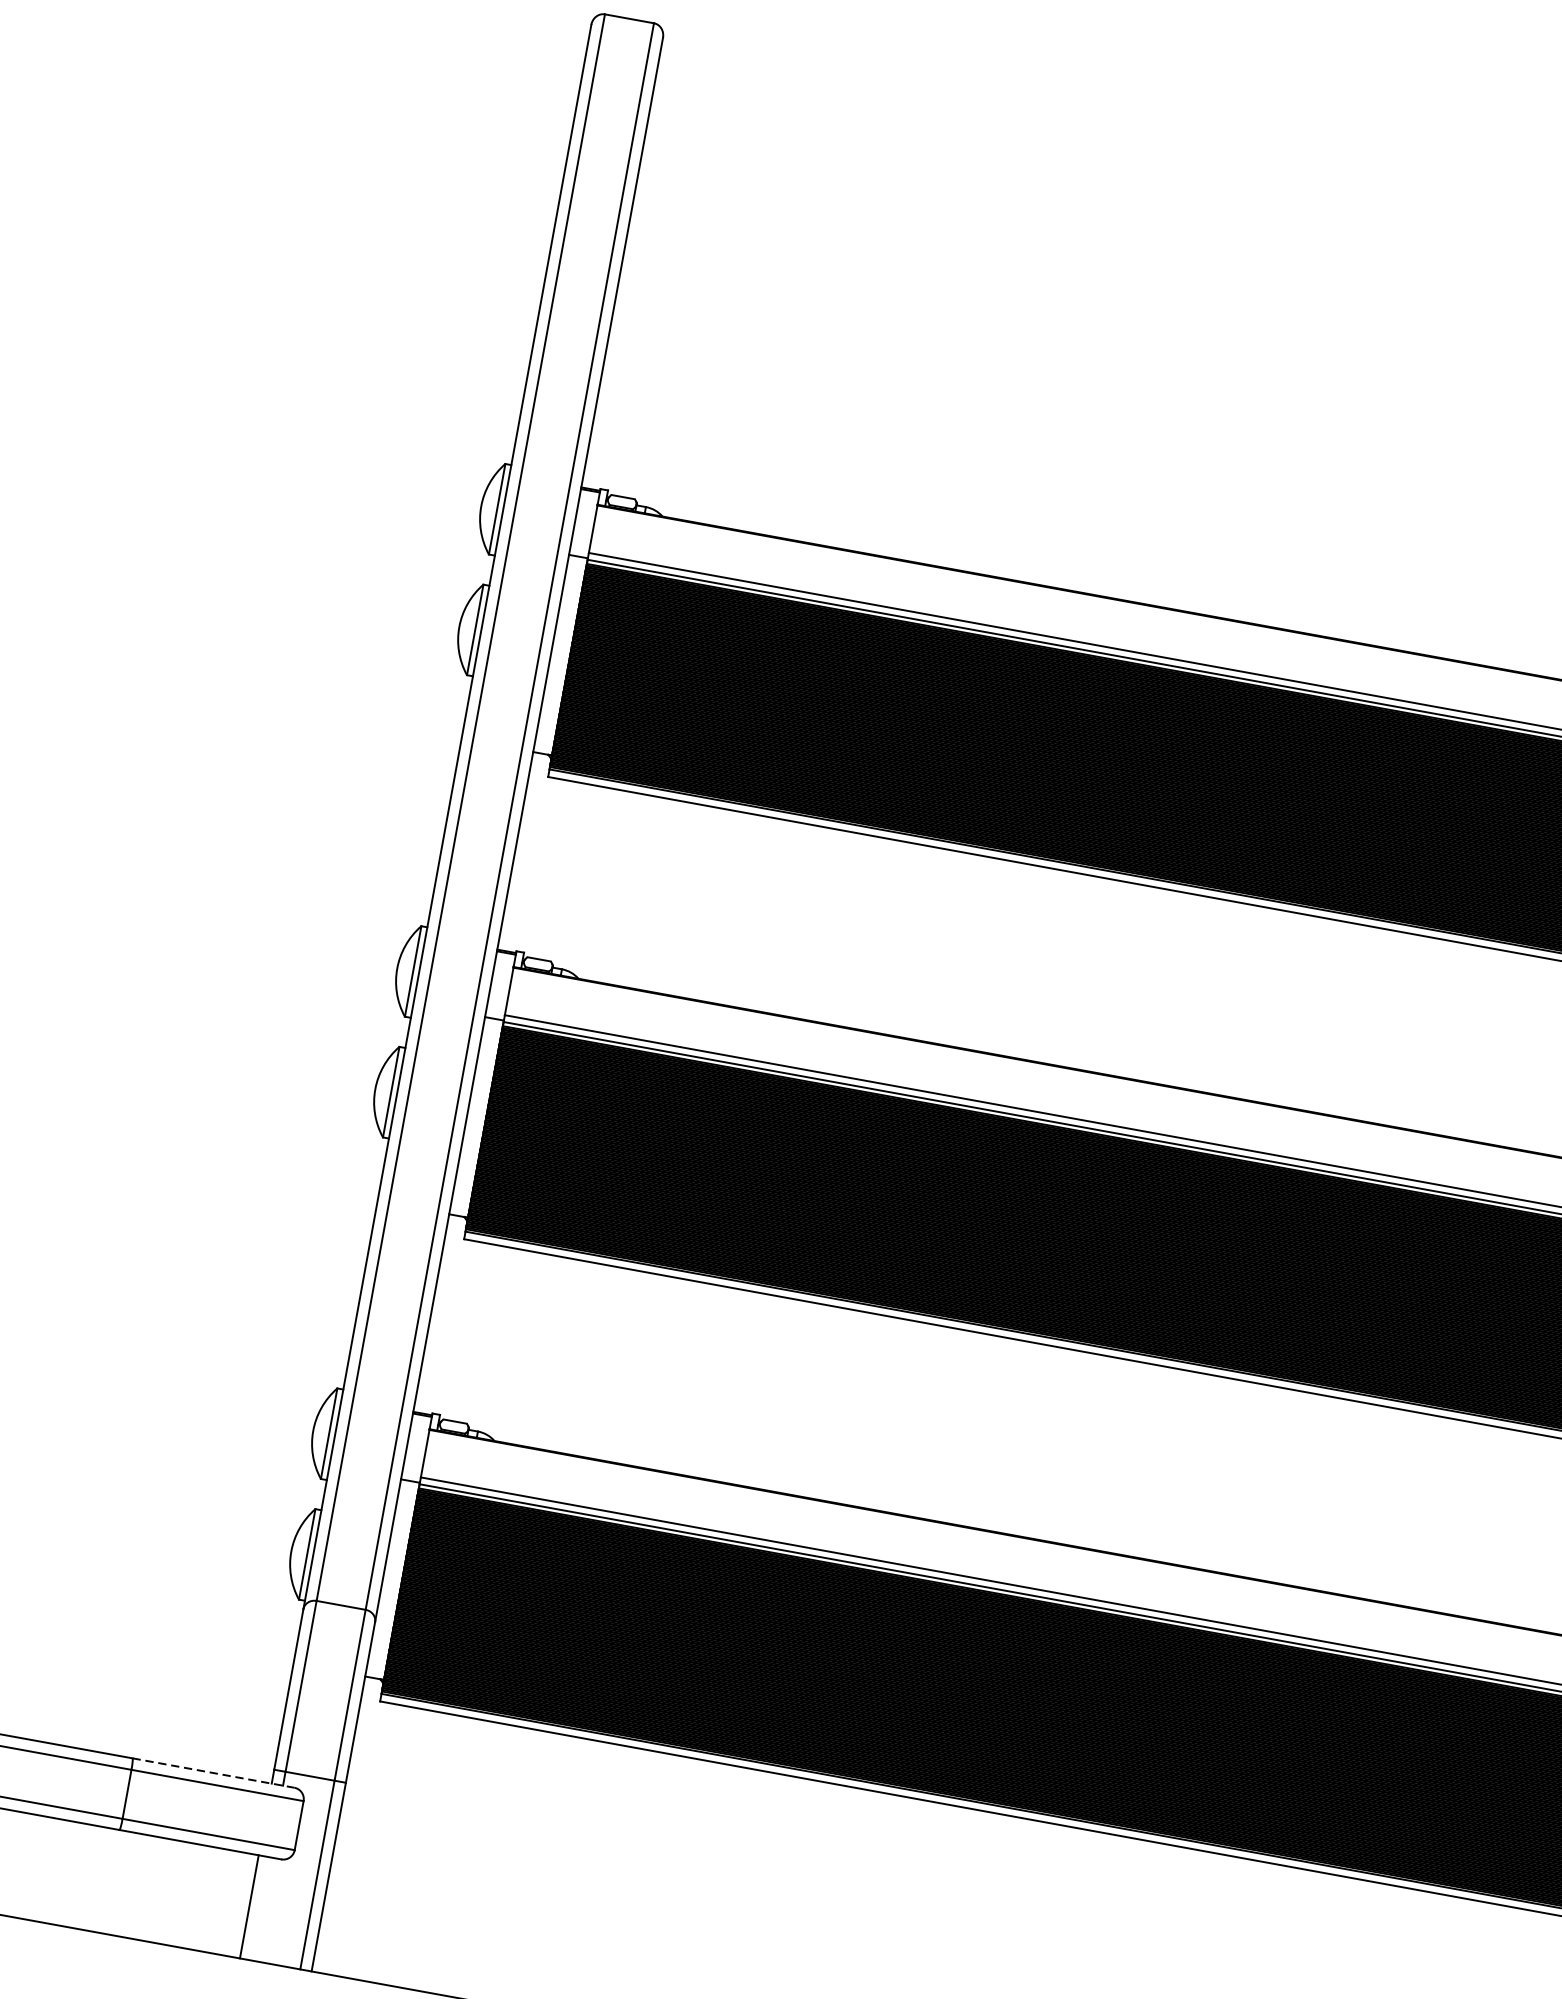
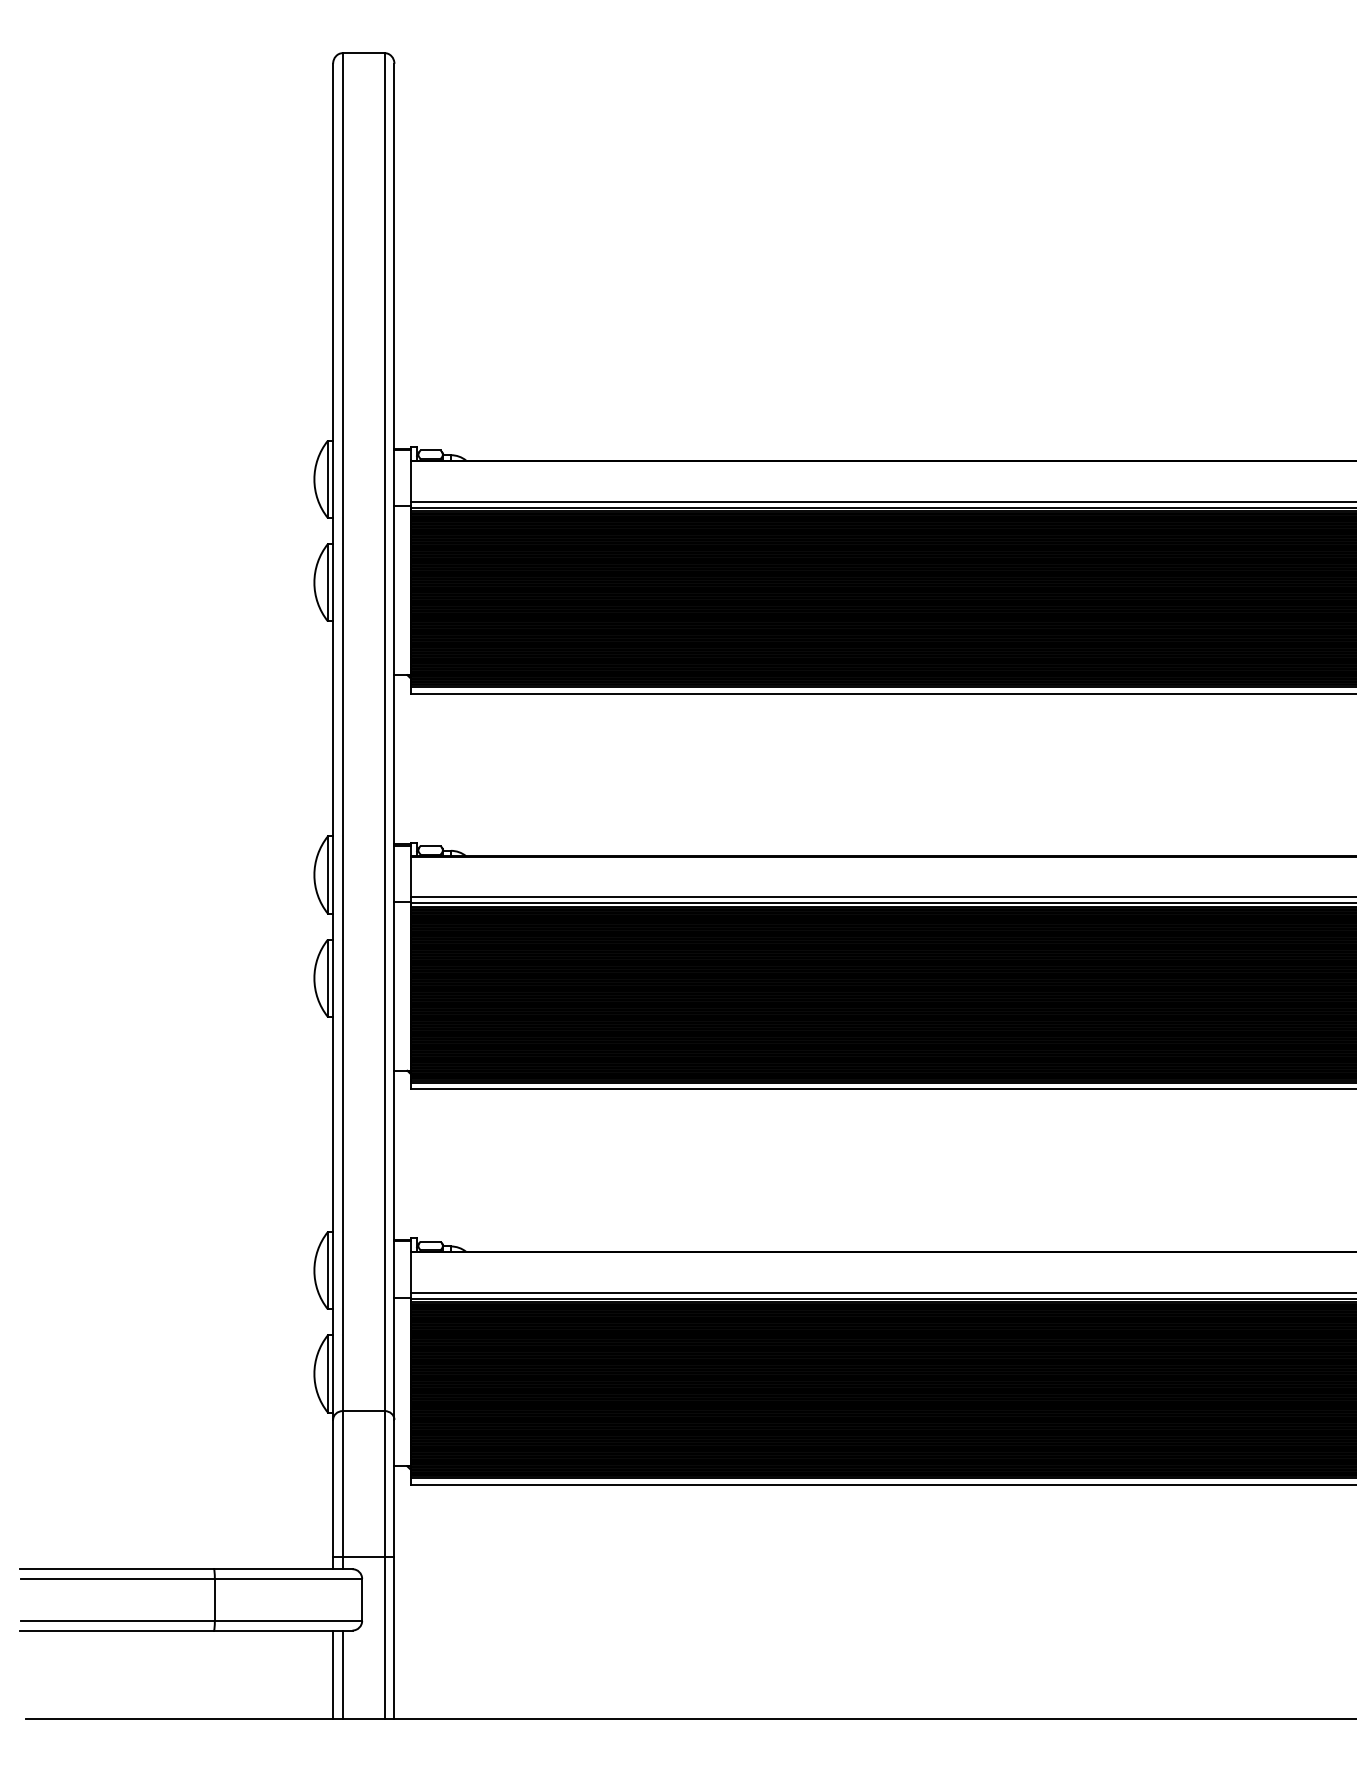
line: (213, 1773) -> (283, 1569), dashed -> solid
line: (260, 1908) -> (342, 1674), added

